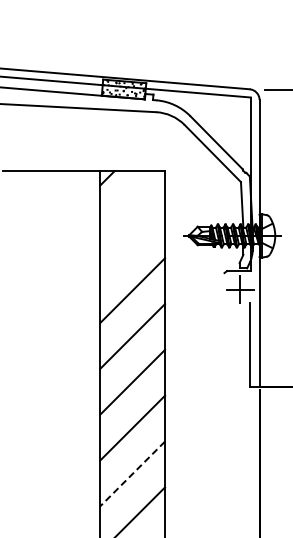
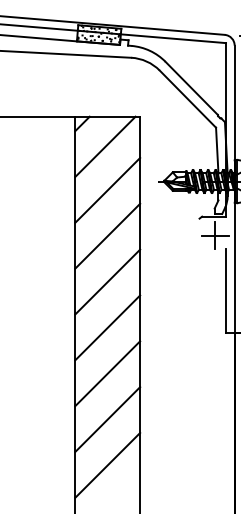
line: (130, 201) -> (105, 147), added
line: (132, 244) -> (107, 190), added
line: (132, 473) -> (107, 419), dashed -> solid

